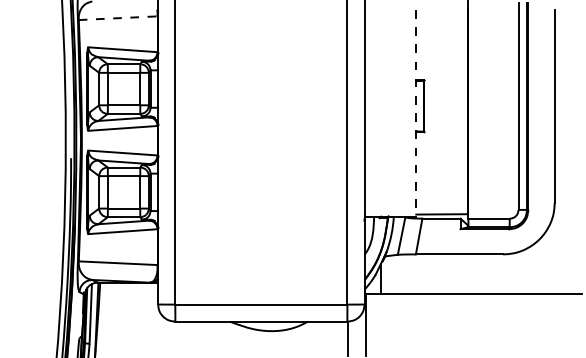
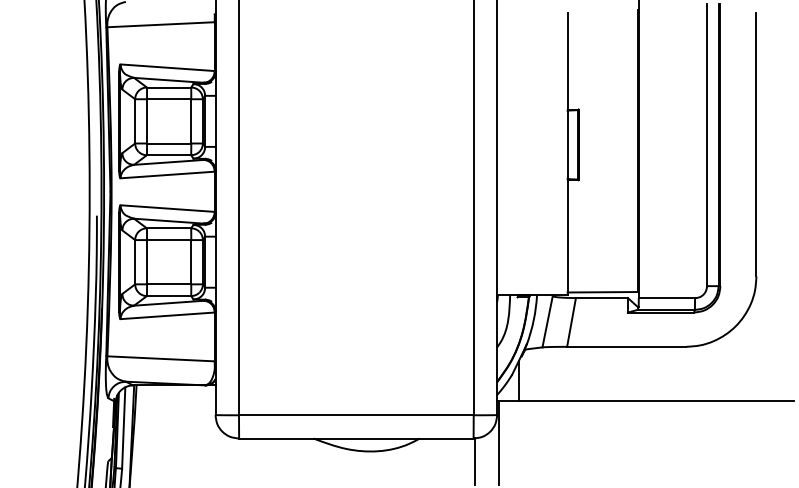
line: (118, 18) -> (161, 24), dashed -> solid
line: (416, 113) -> (567, 154), dashed -> solid

